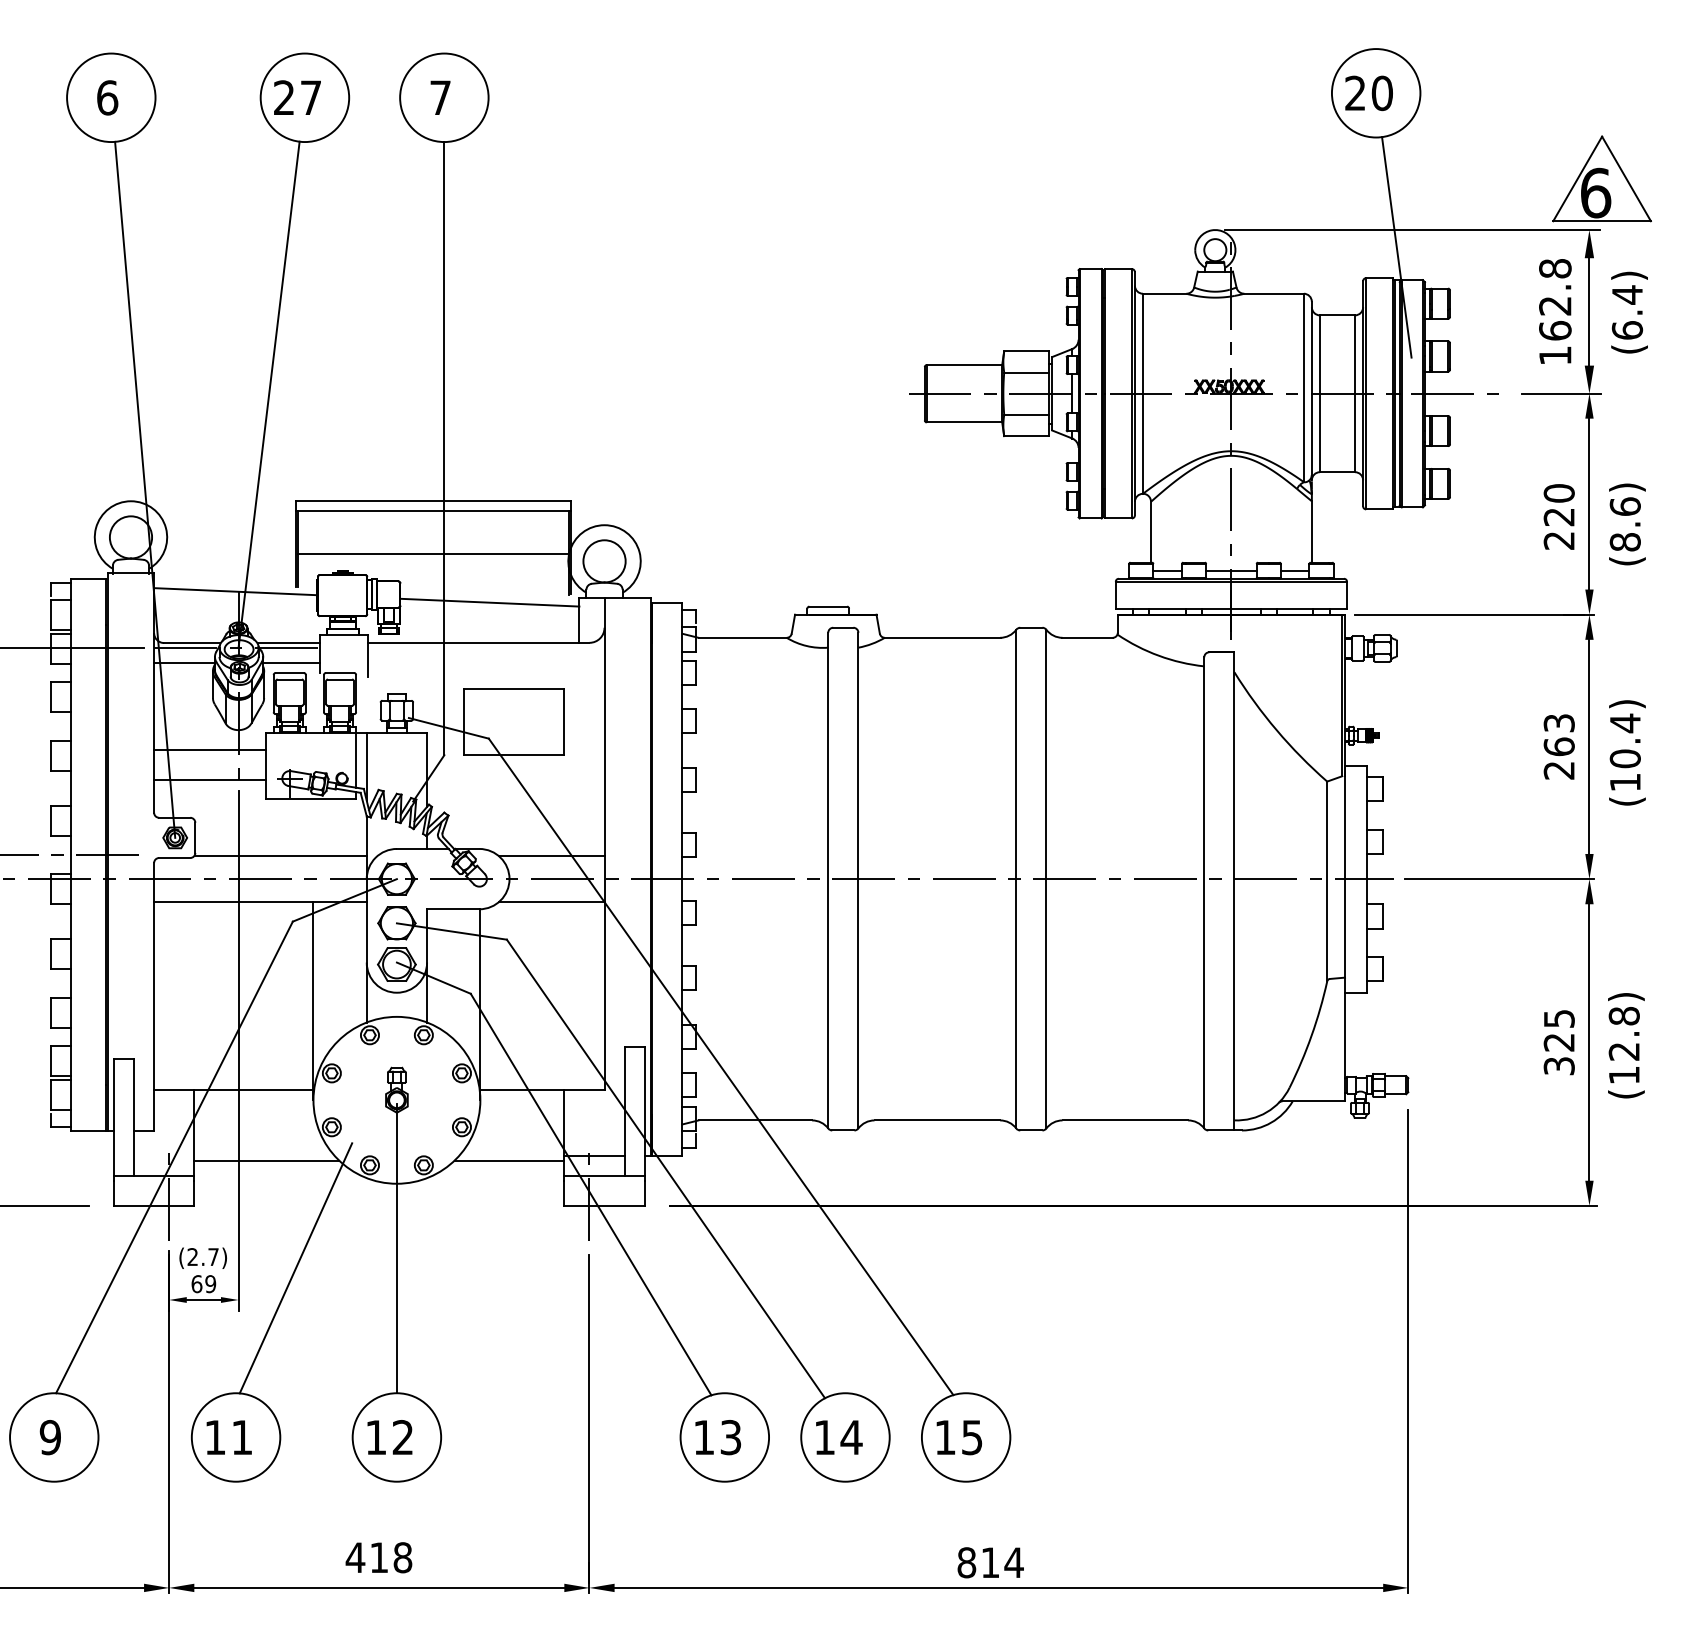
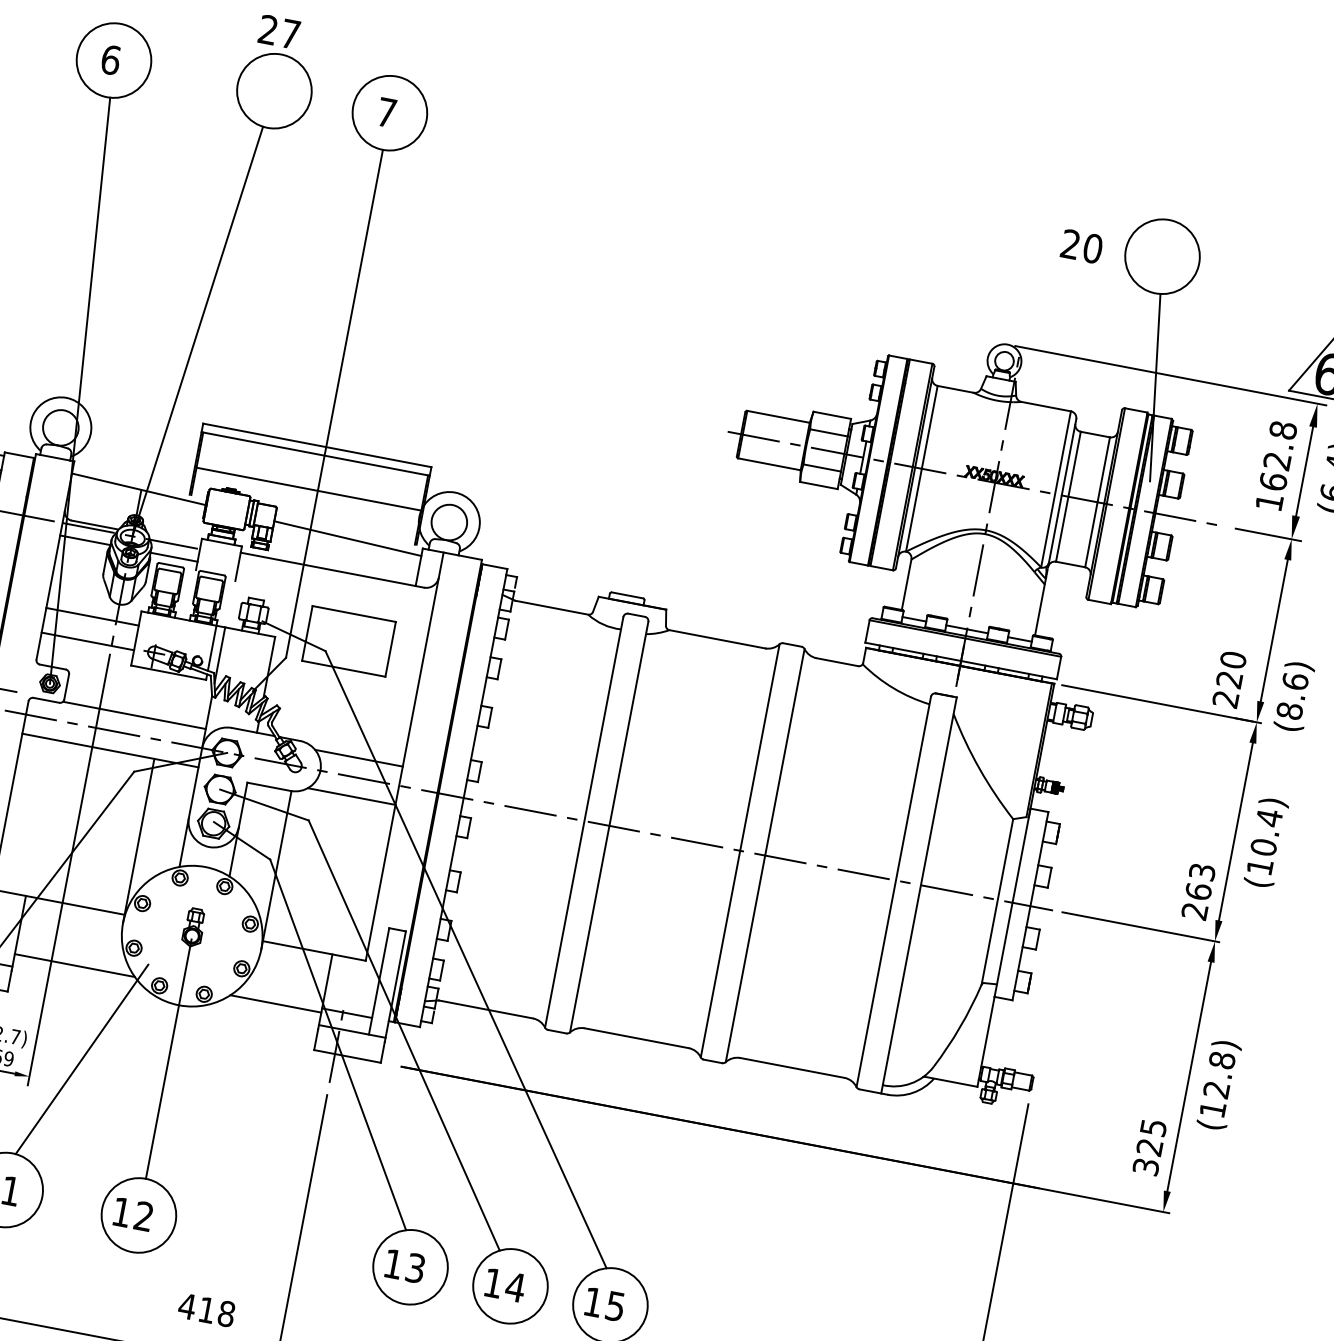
text: (1368, 93) -> (1081, 246), moved
text: (297, 97) -> (279, 31), moved
text: (1558, 516) -> (1229, 679), moved
text: (1627, 524) -> (1294, 696), moved
line: (288, 643) -> (174, 540), removed
text: (1558, 746) -> (1198, 891), moved
text: (1558, 1042) -> (1149, 1147), moved
text: (378, 1557) -> (206, 1309), moved

